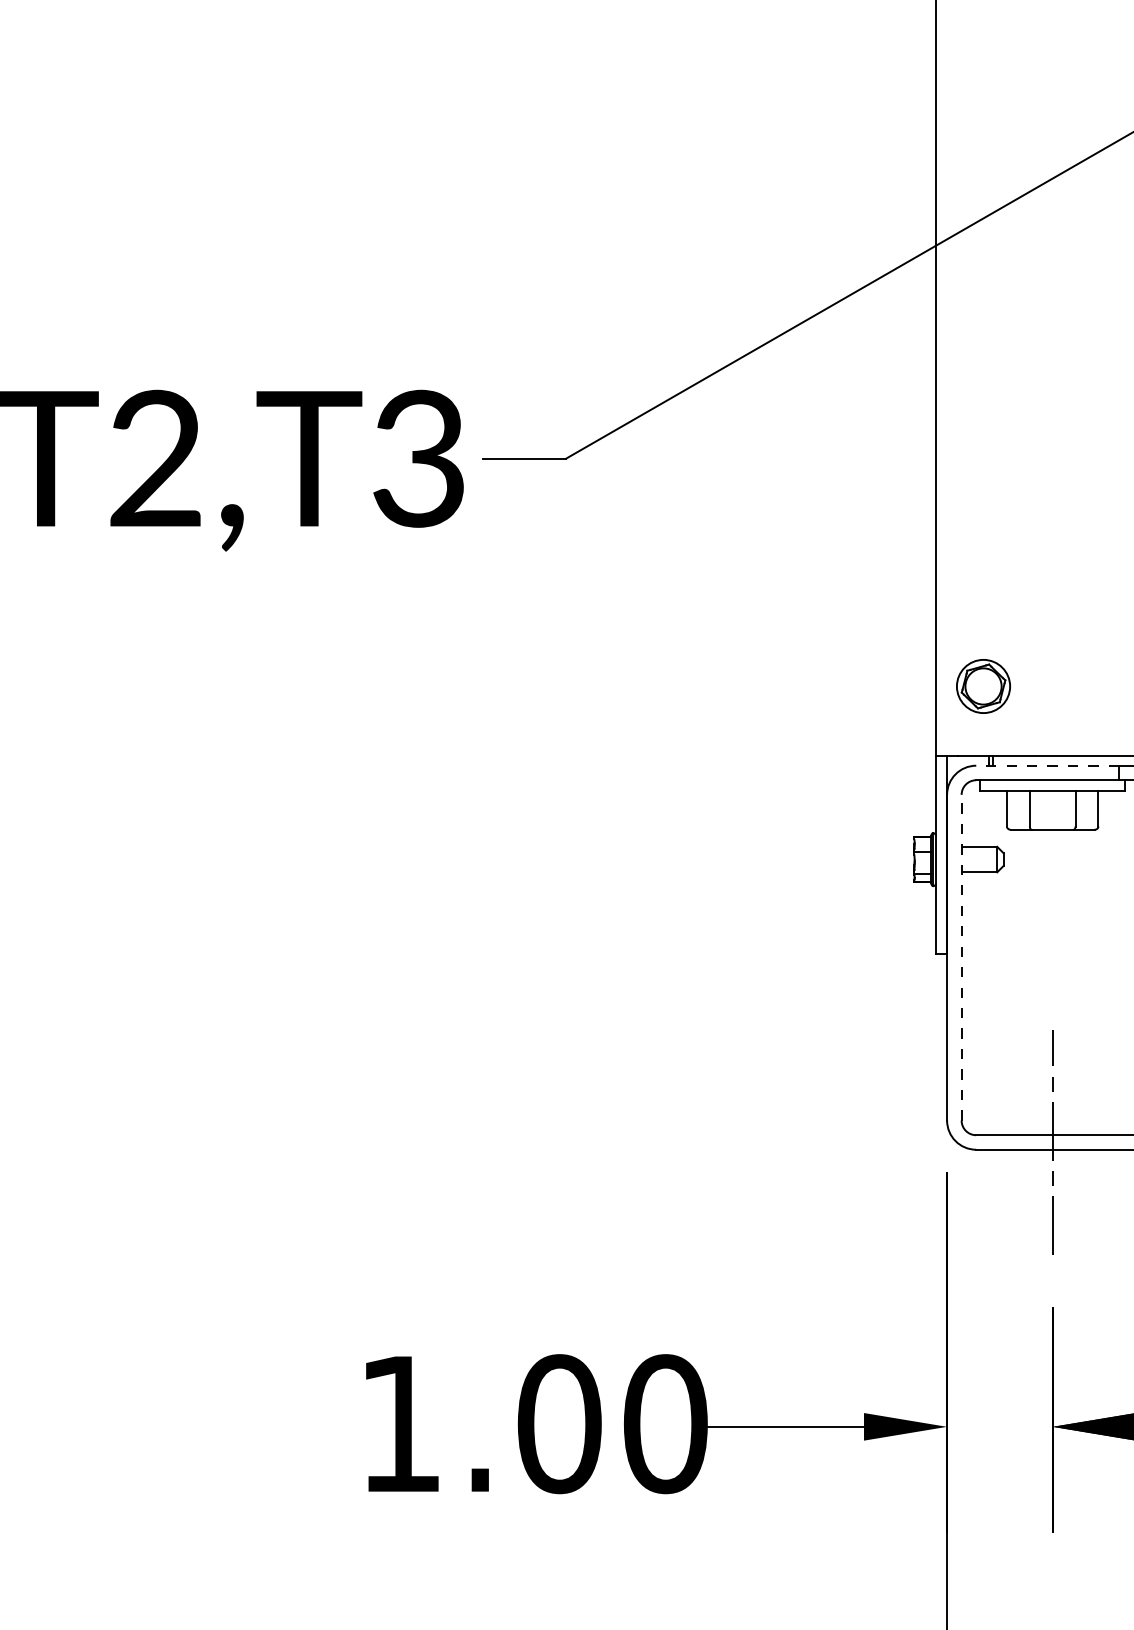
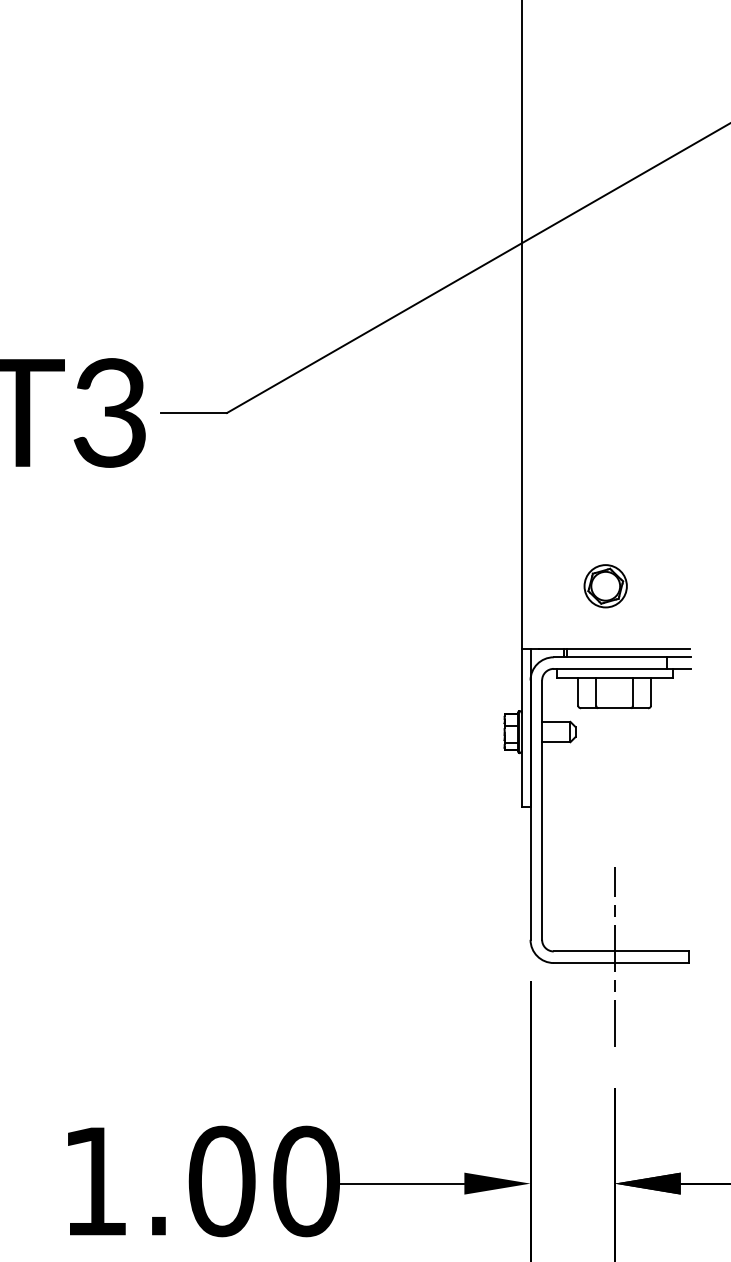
part: (983, 686) -> (605, 586), moved
line: (1047, 765) -> (610, 657), dashed -> solid
line: (961, 957) -> (542, 809), dashed -> solid

